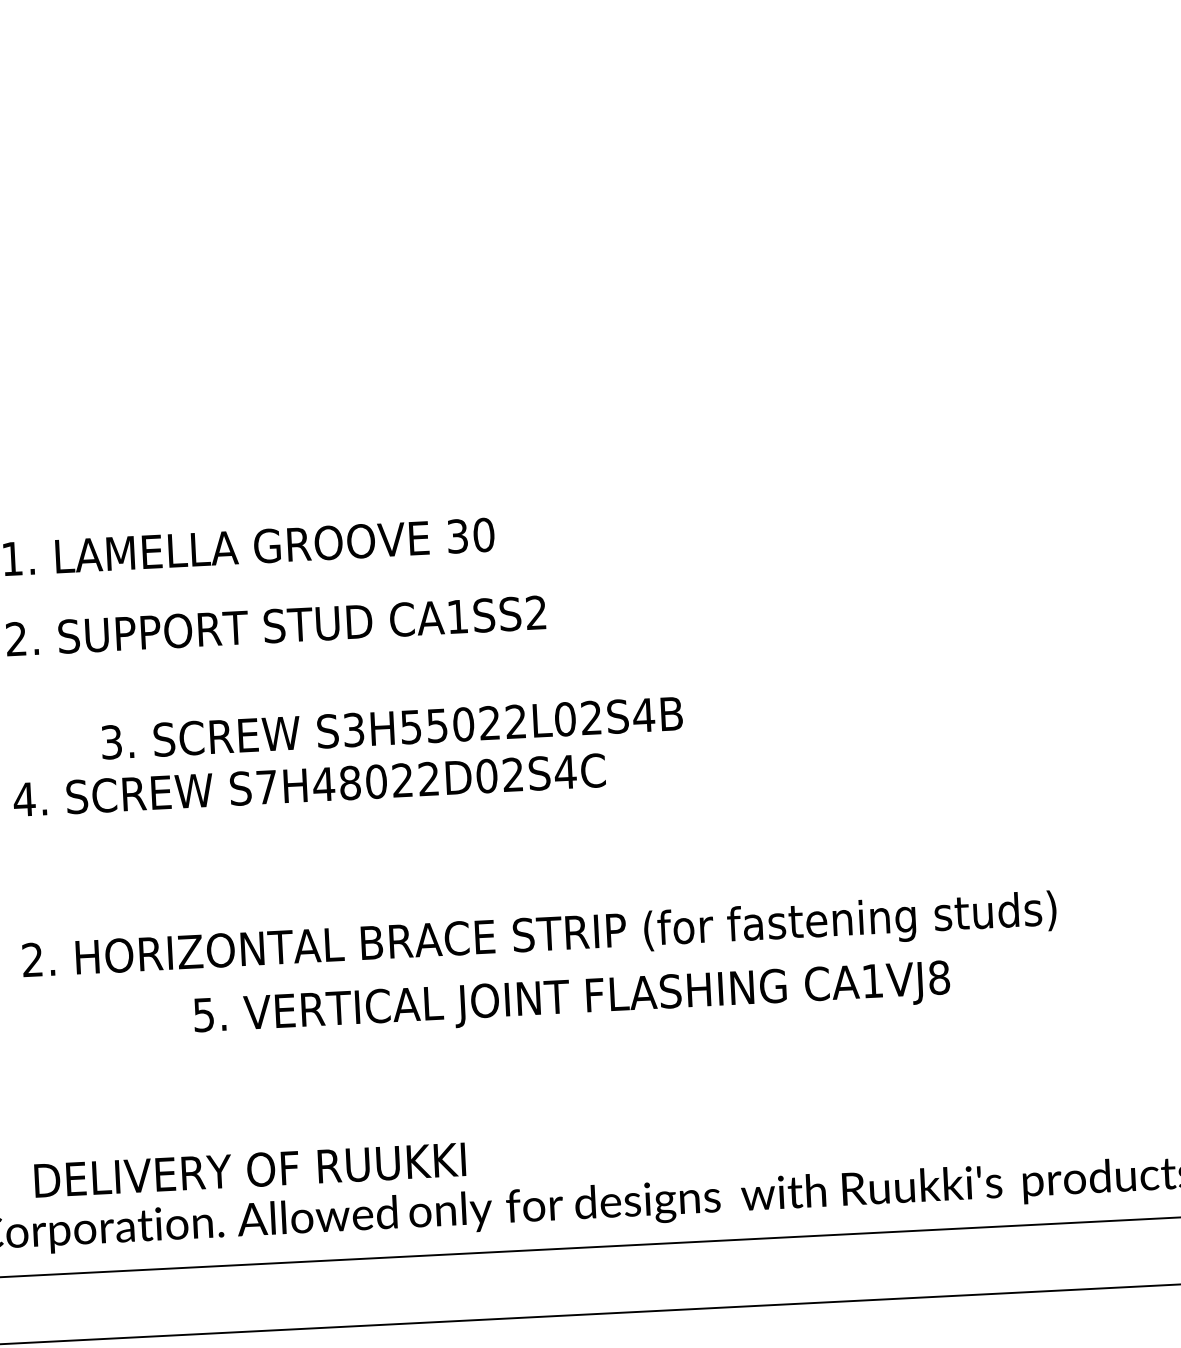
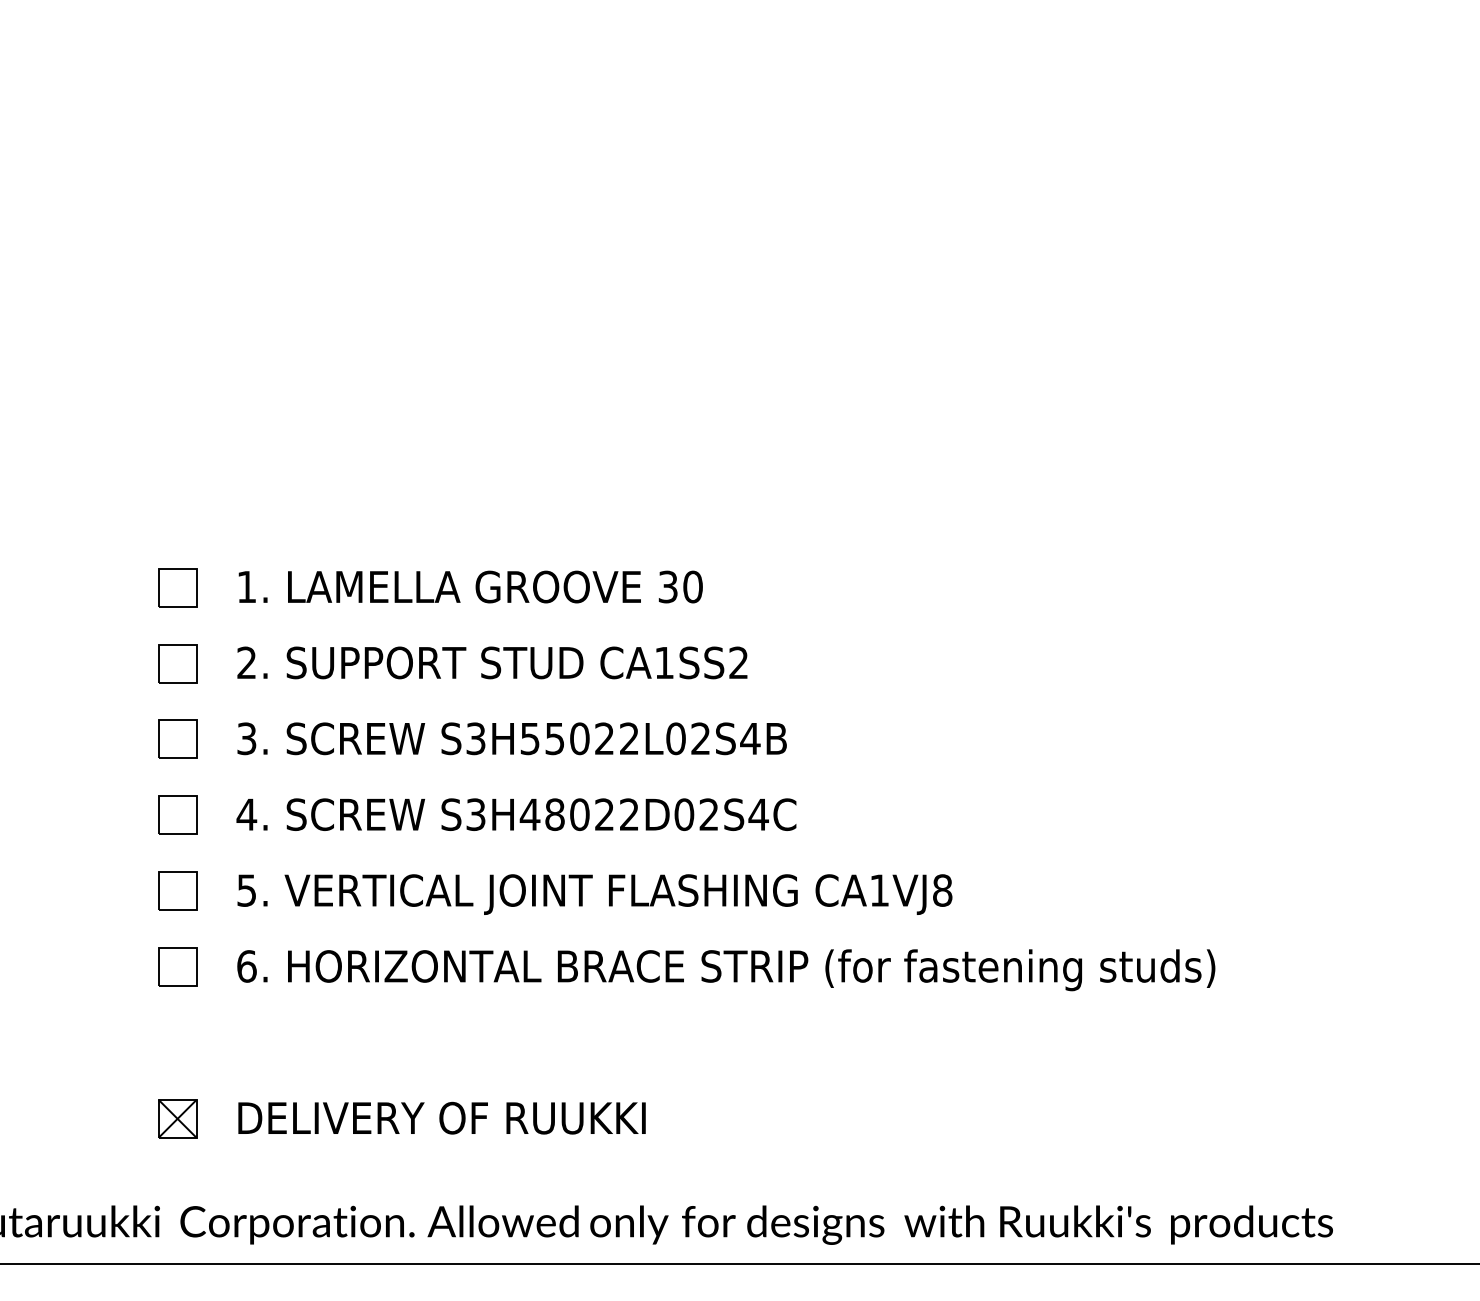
text: (391, 727) -> (511, 738), moved
text: (266, 787) -> (475, 814), S7H48022D02S4C -> S3H48022D02S4C
text: (32, 960) -> (246, 966), 2. -> 6.
text: (571, 1000) -> (594, 894), moved
text: (249, 1169) -> (441, 1117), moved

